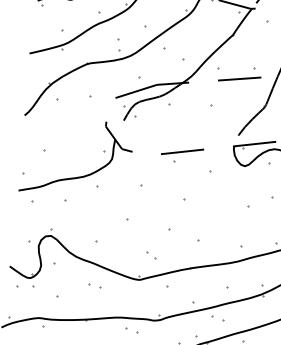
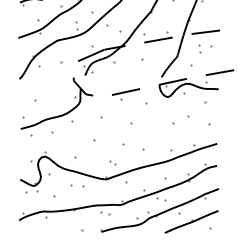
part: (94, 285) -> (77, 186), size x1.6

